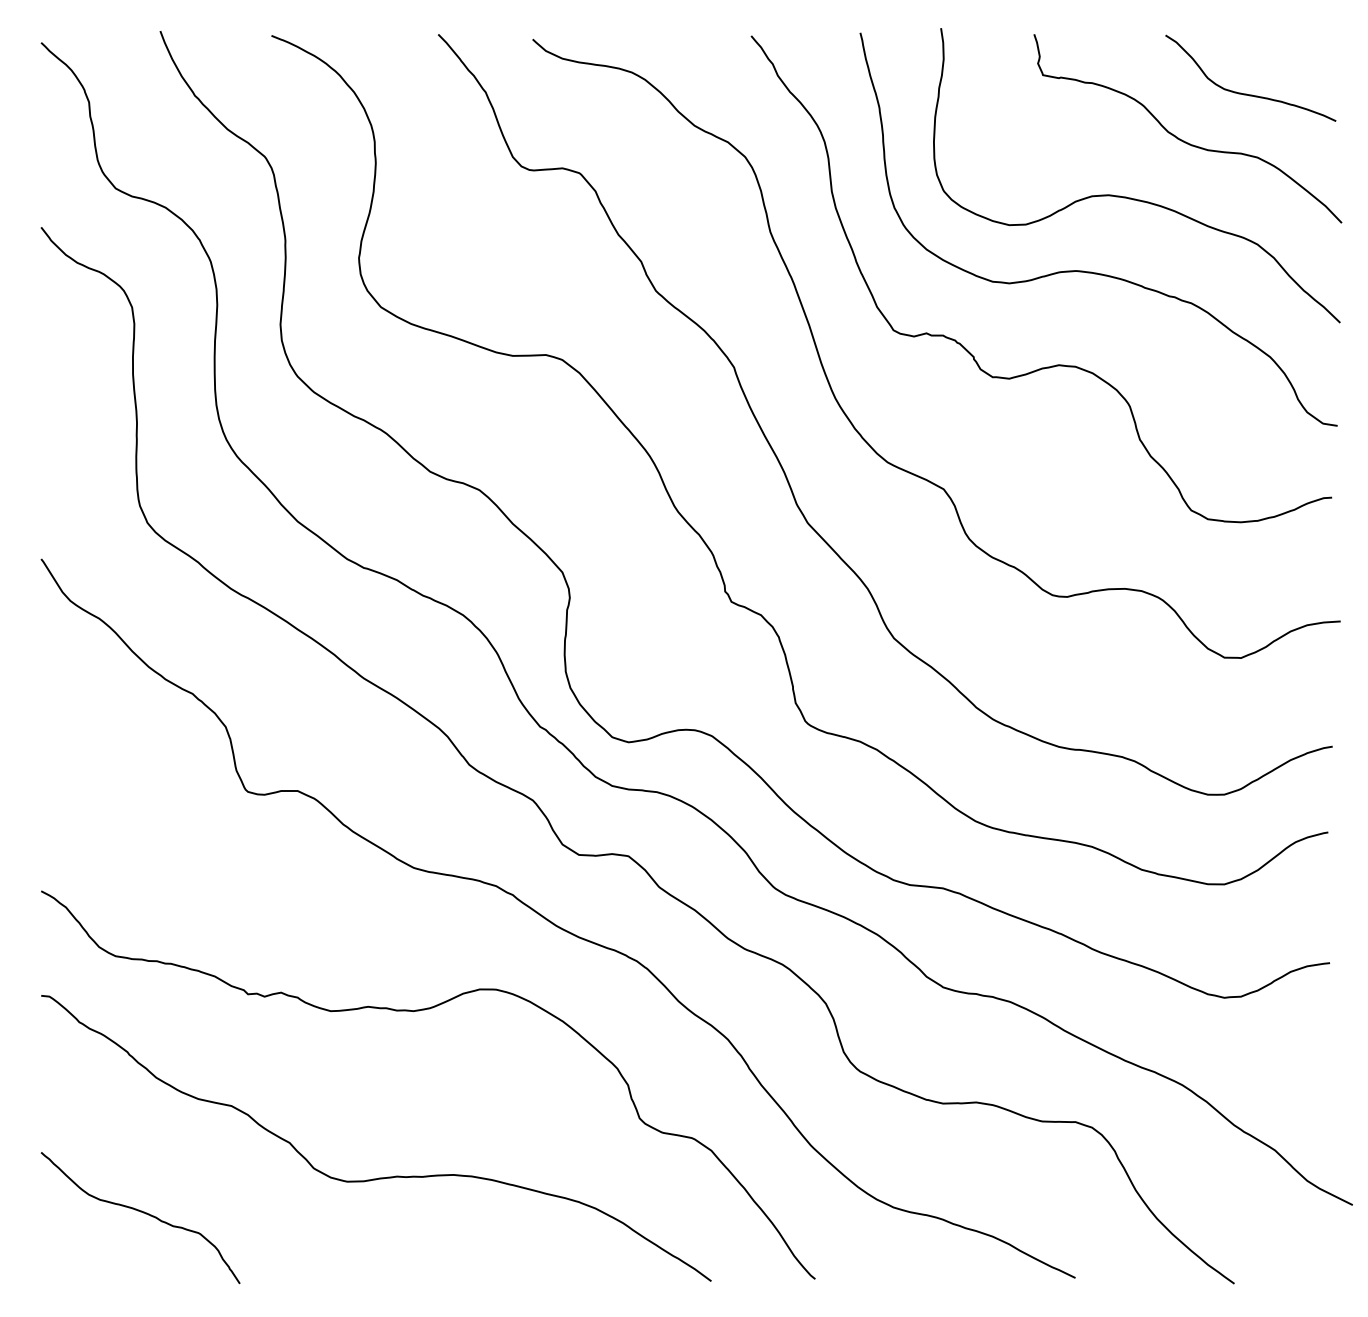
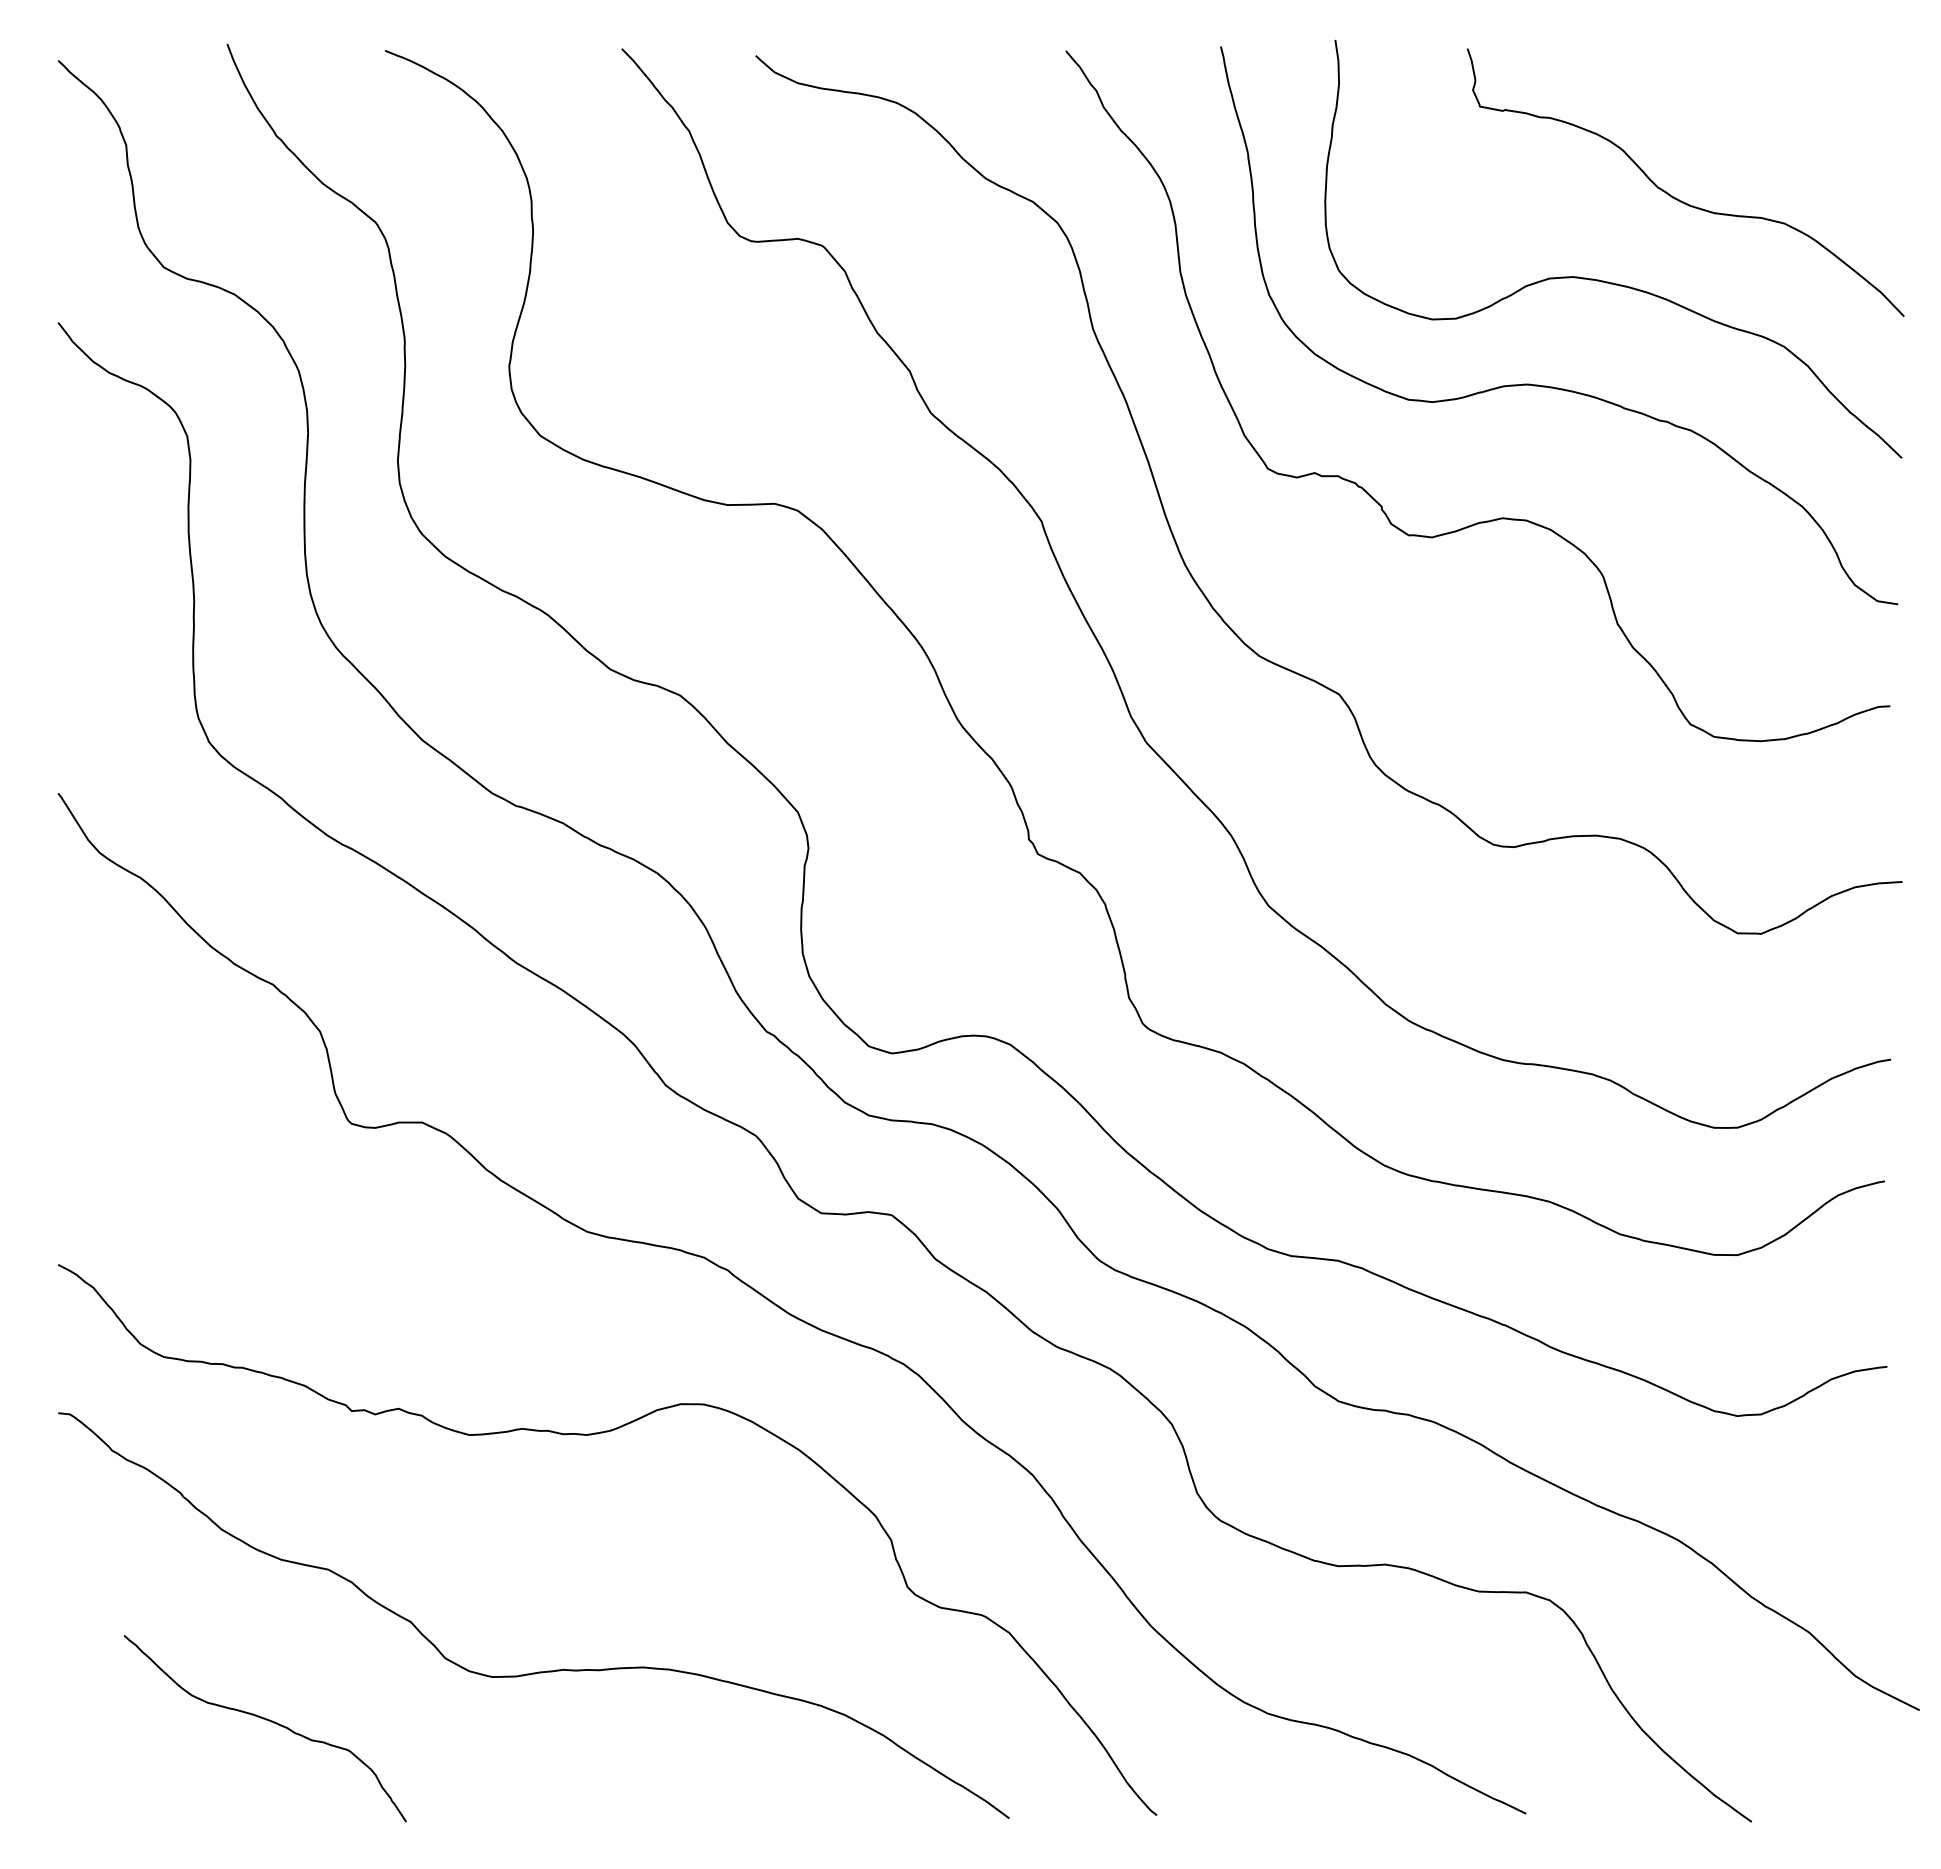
curve: (1248, 94) -> (1771, 133), removed
curve: (142, 1213) -> (268, 1721), moved

